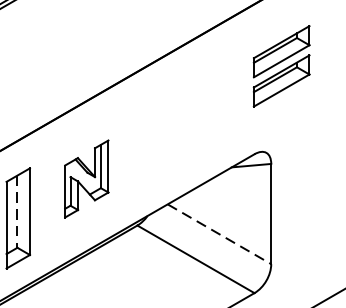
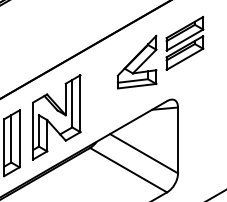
part: (208, 93) -> (136, 61), added
part: (86, 179) -> (56, 117), size x1.67
line: (17, 211) -> (11, 138), dashed -> solid
line: (220, 233) -> (144, 153), dashed -> solid

